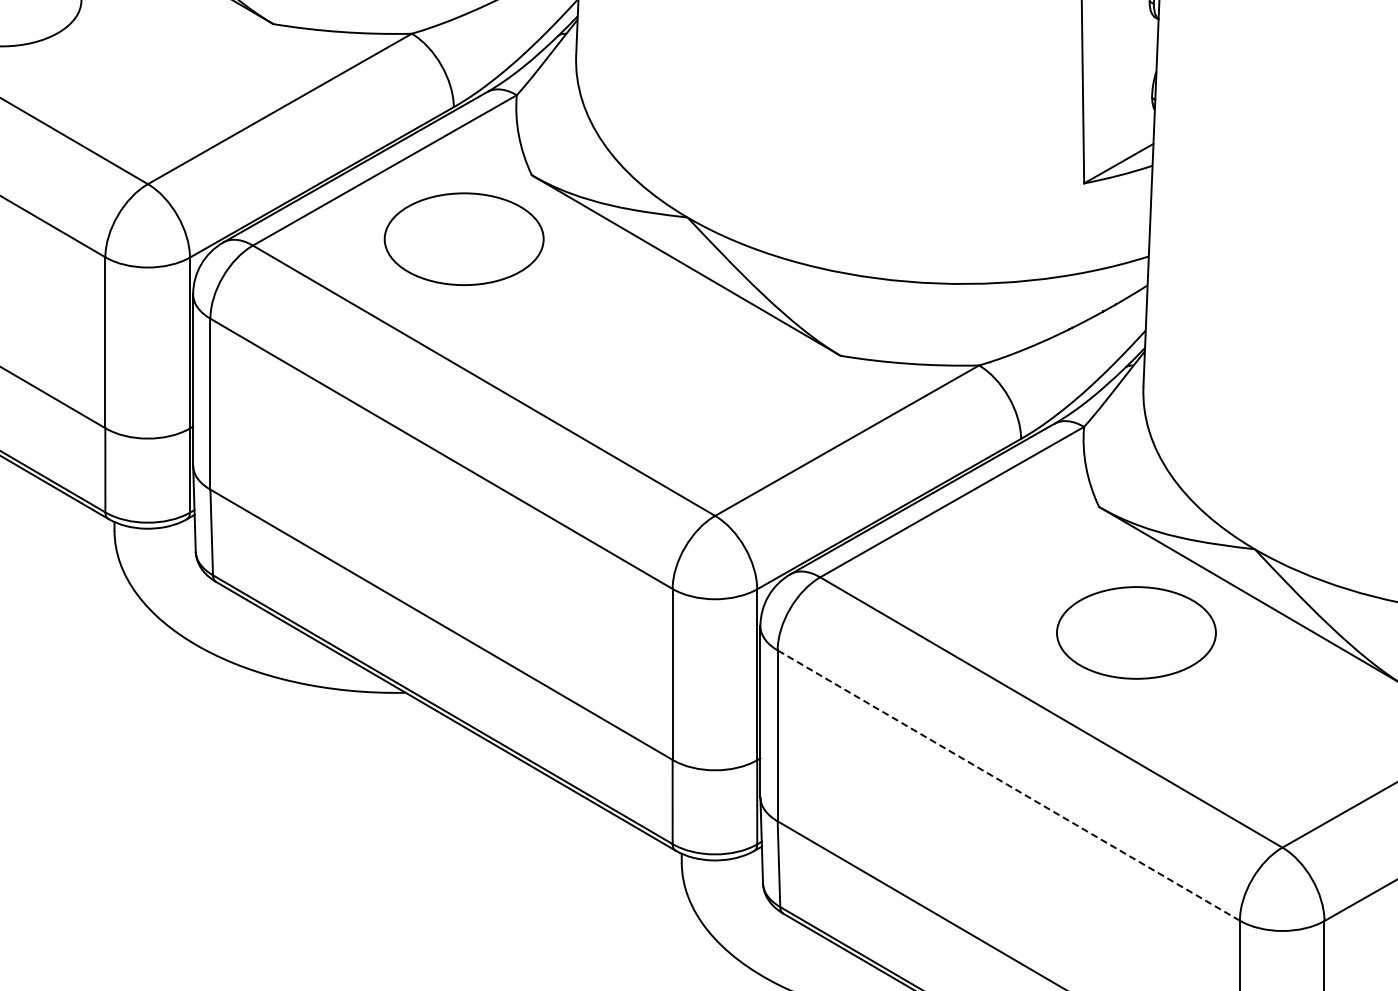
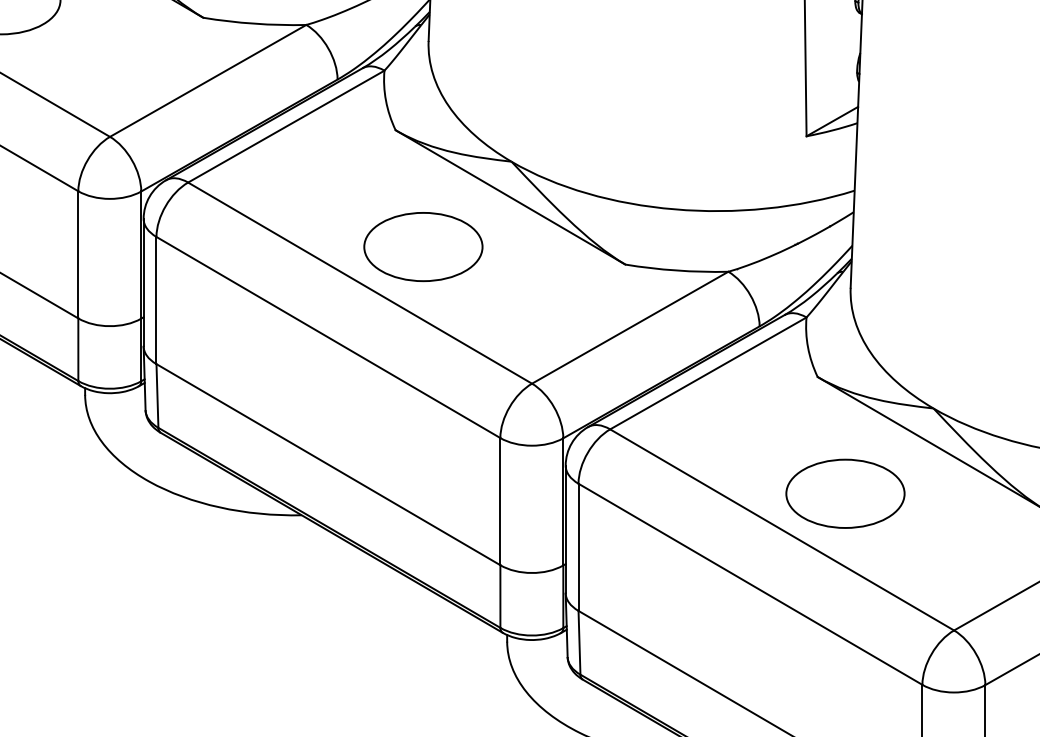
part: (463, 238) -> (422, 246), moved
part: (1136, 632) -> (845, 493), moved
line: (1008, 785) -> (750, 584), dashed -> solid

